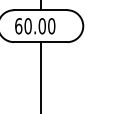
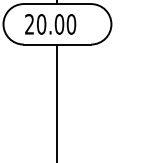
text: (18, 26) -> (29, 24), 60.00 -> 20.00

